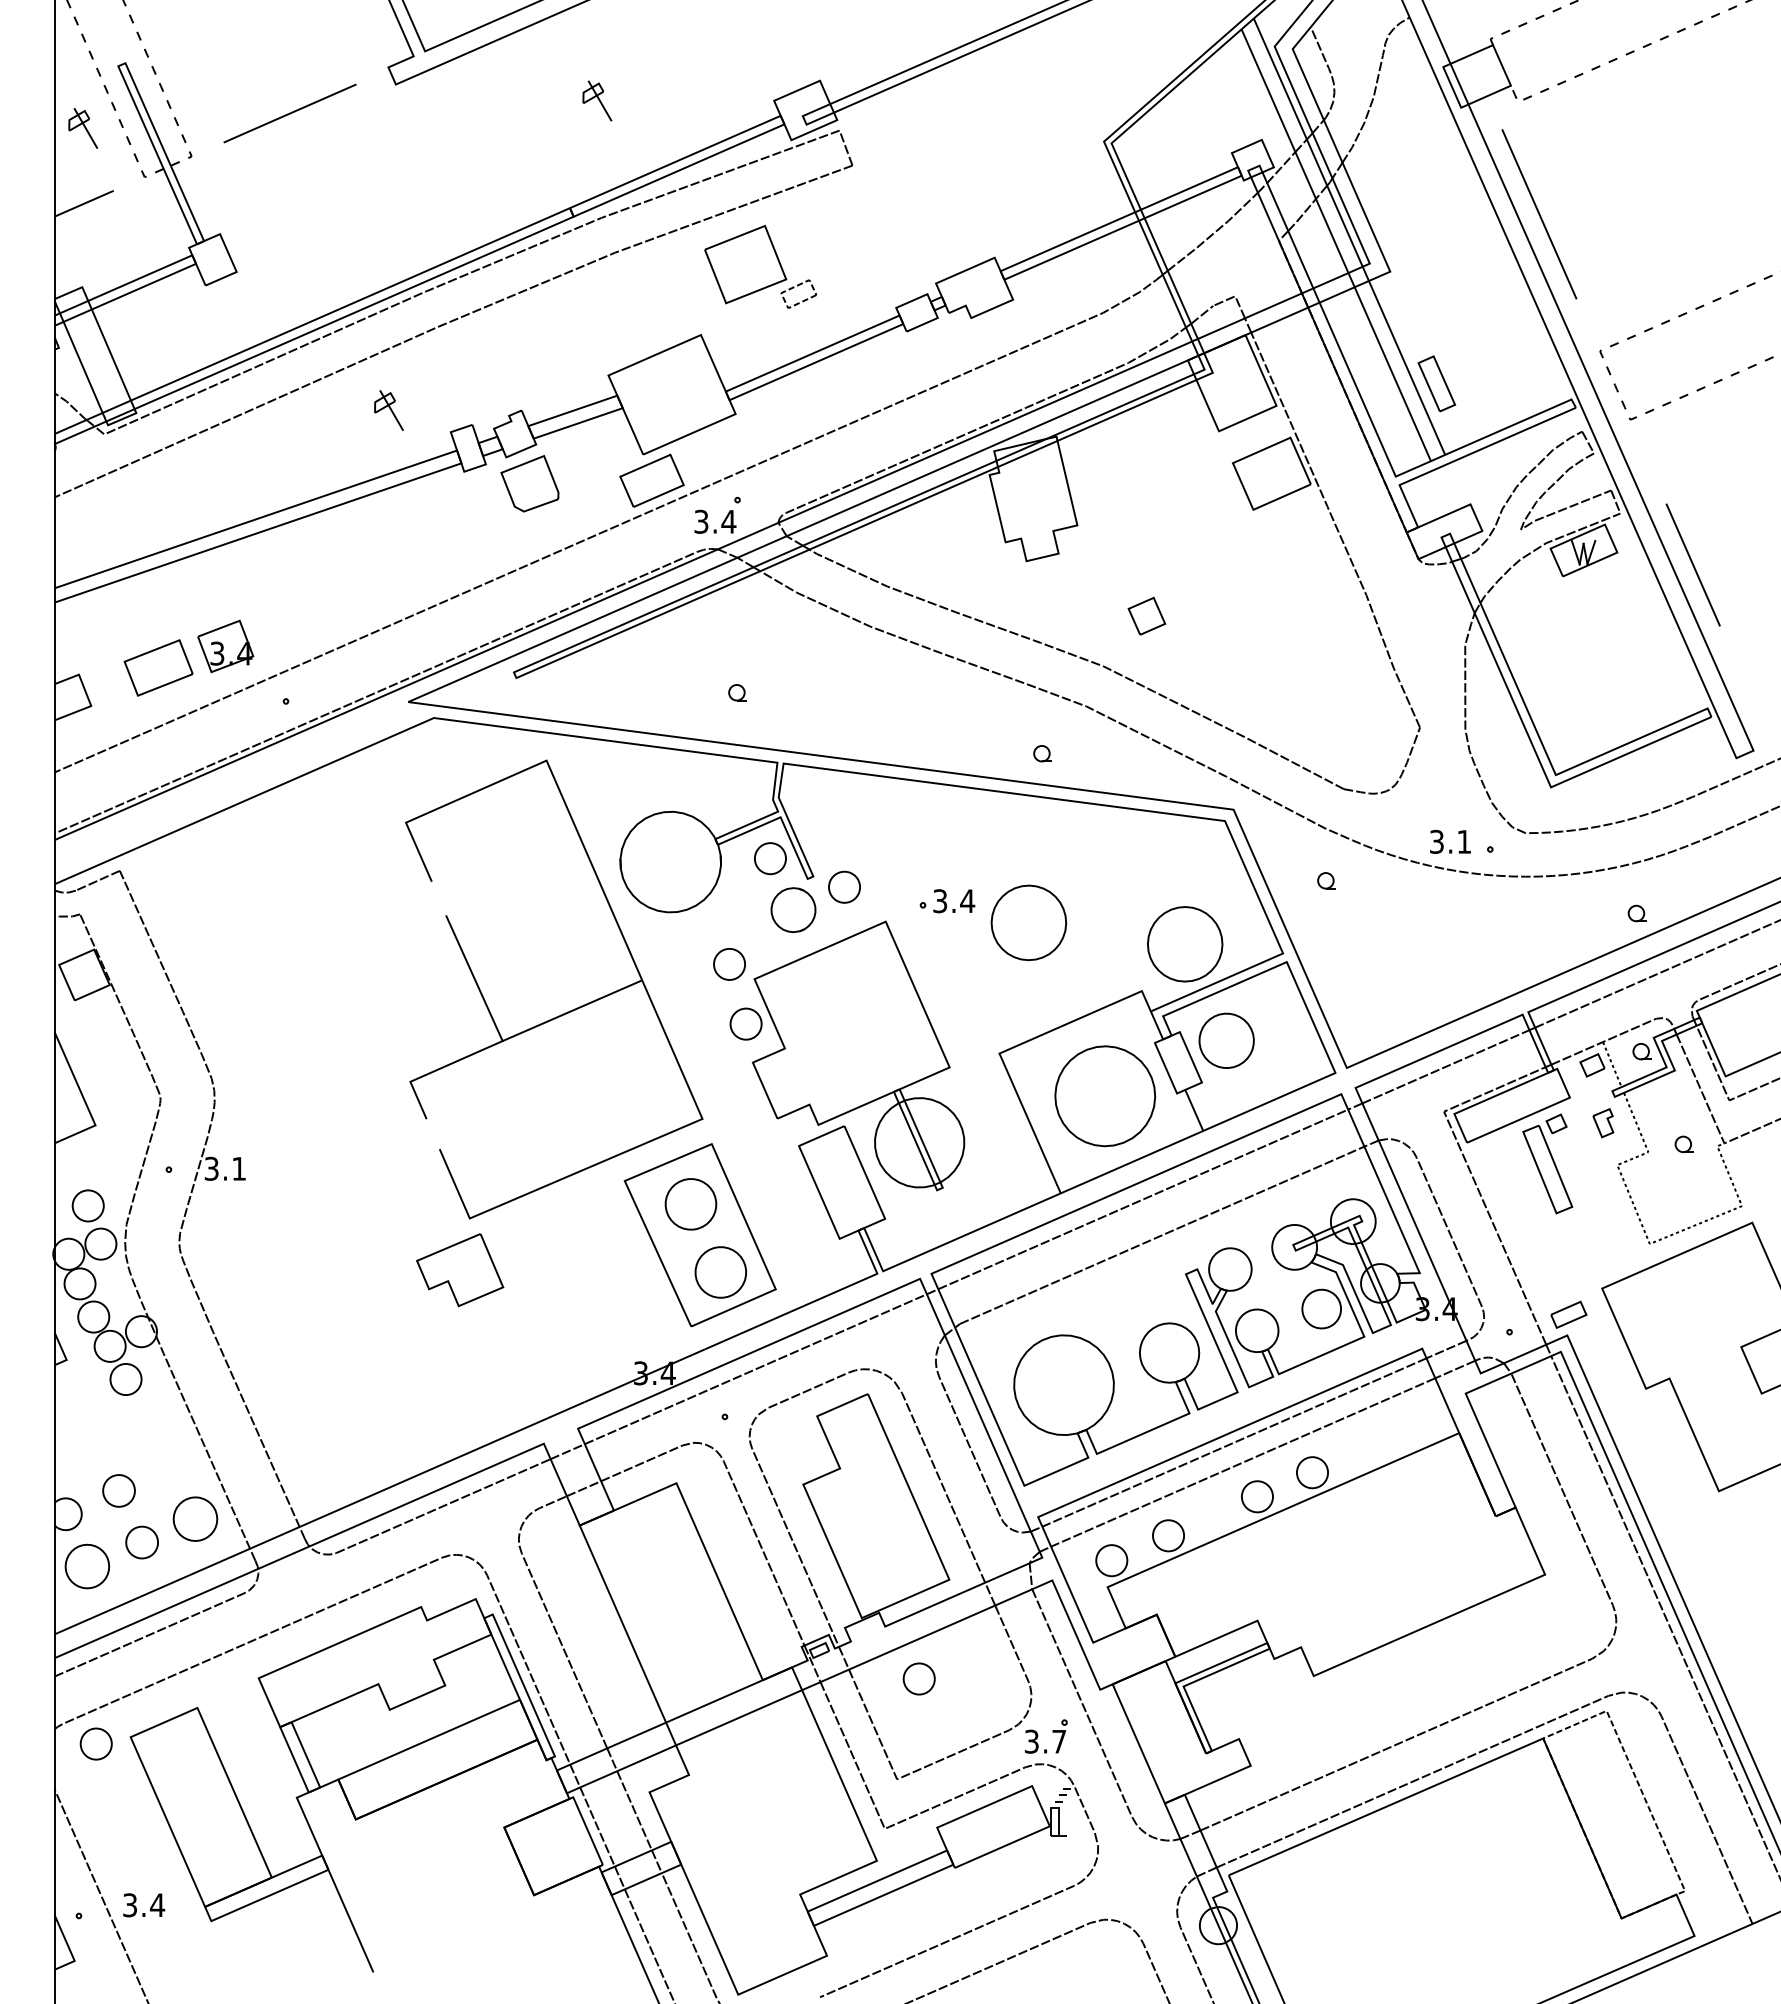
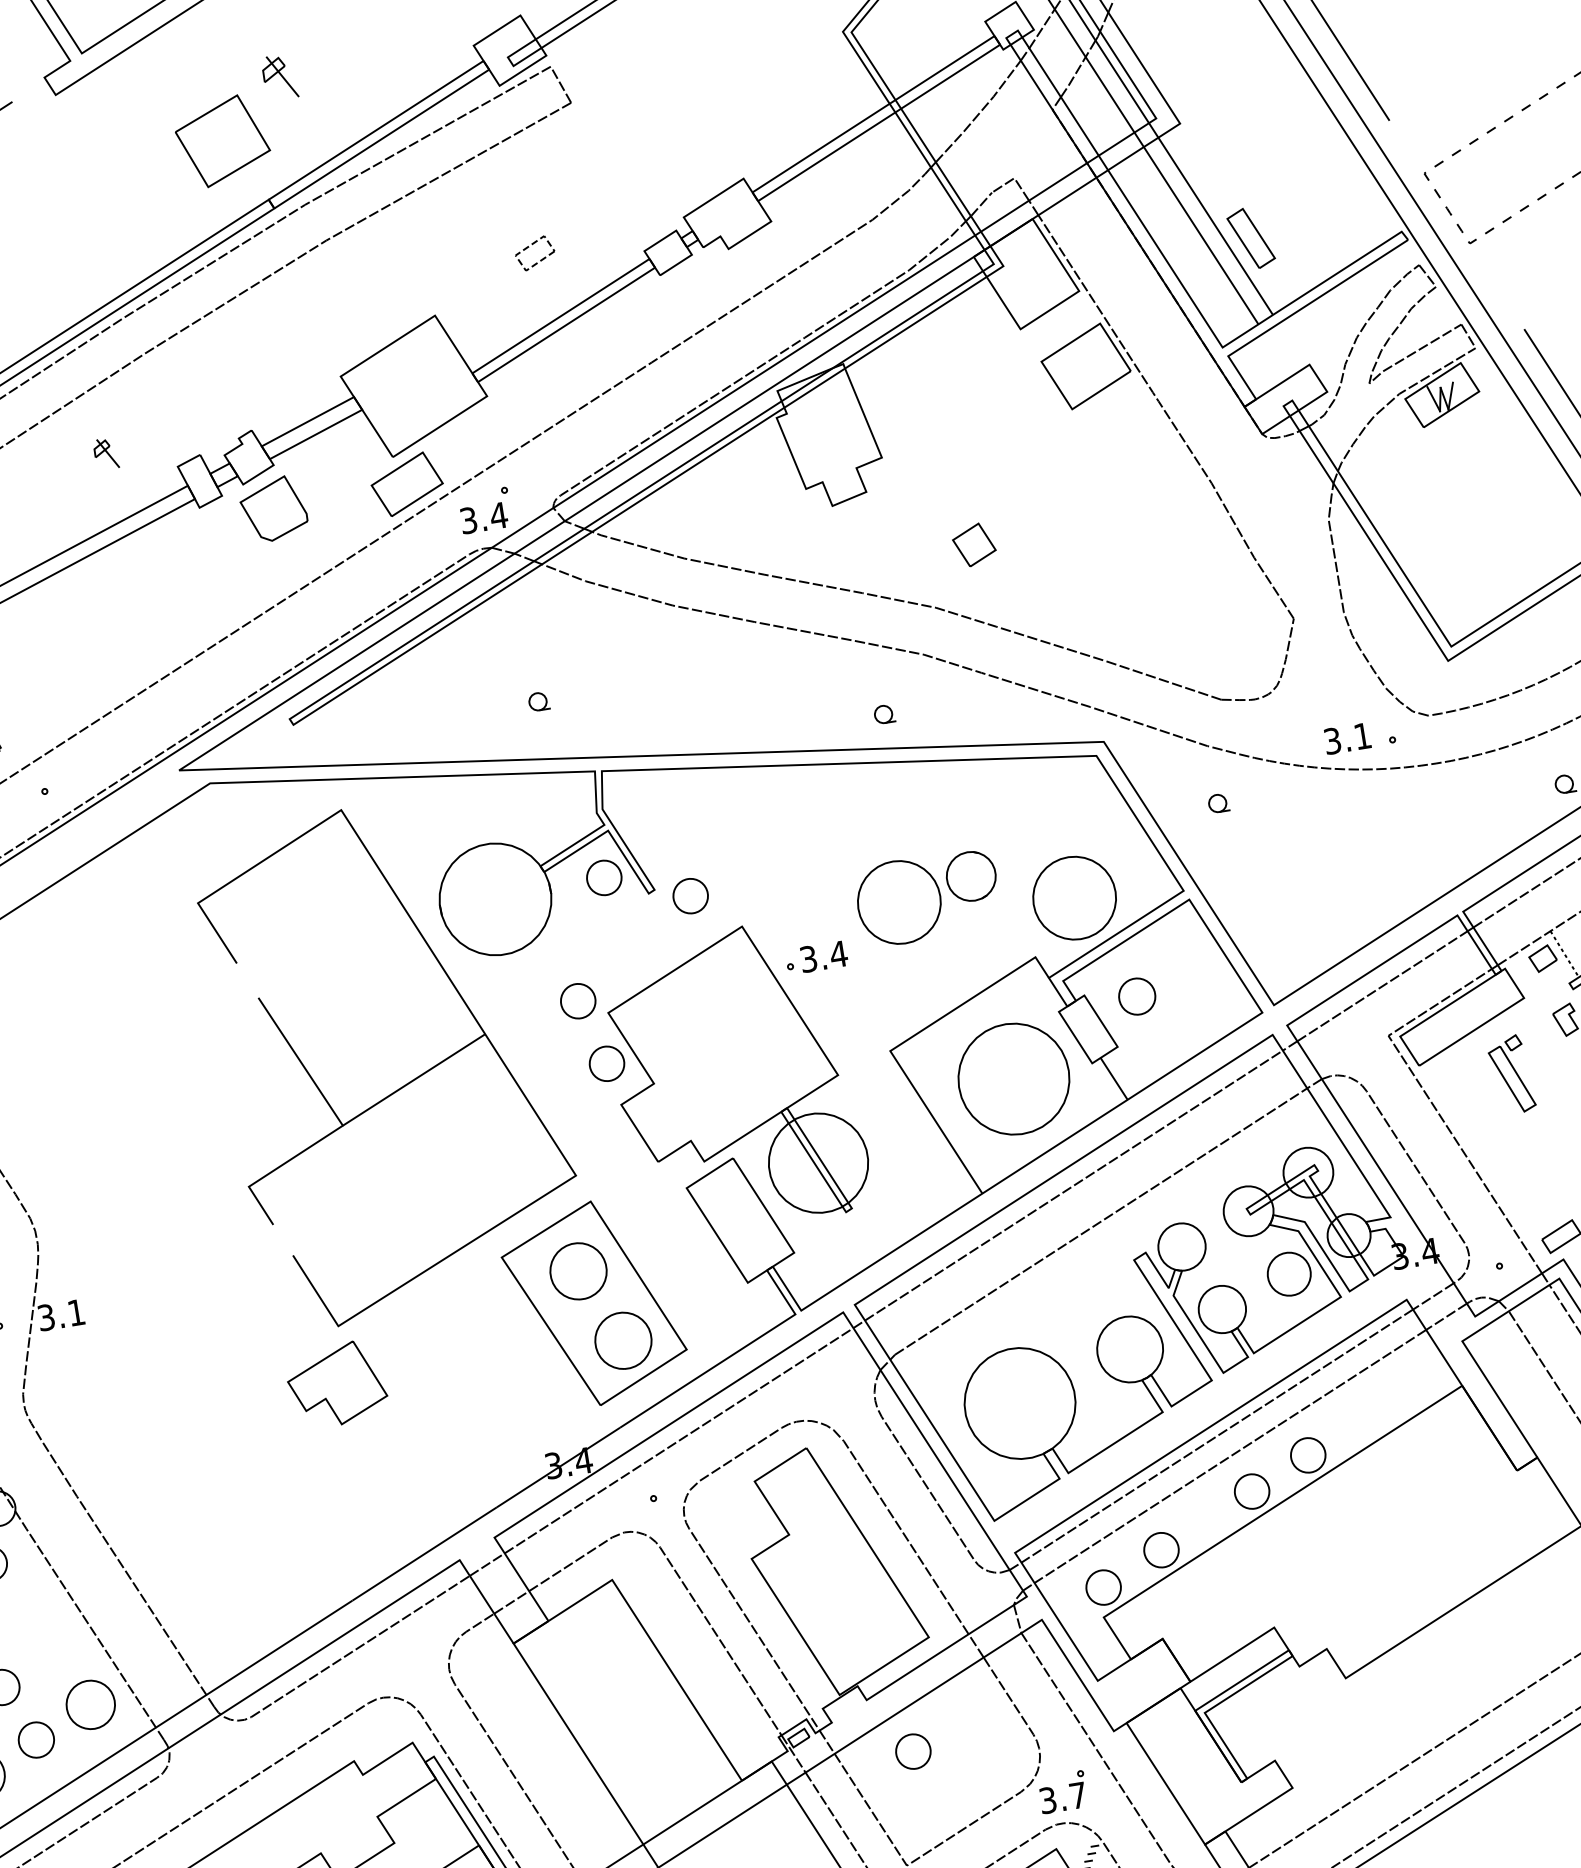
part: (745, 264) -> (222, 141), moved
part: (388, 410) -> (105, 454), size x0.7
part: (947, 901) -> (816, 958), moved
part: (793, 910) -> (971, 876), moved
part: (1226, 1040) -> (1137, 996), size x0.6
part: (1547, 1163) -> (1511, 1074), size x0.7

